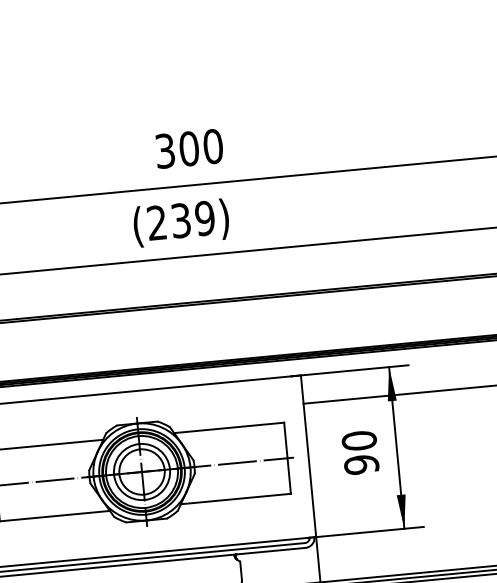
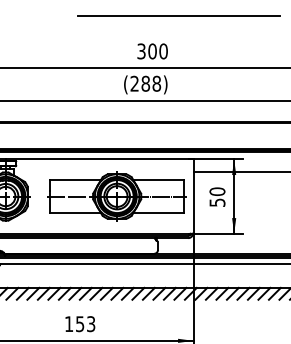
line: (238, 67) -> (178, 16), added
text: (193, 218) -> (151, 83), 239 -> 288
text: (359, 464) -> (216, 202), 90 -> 50

